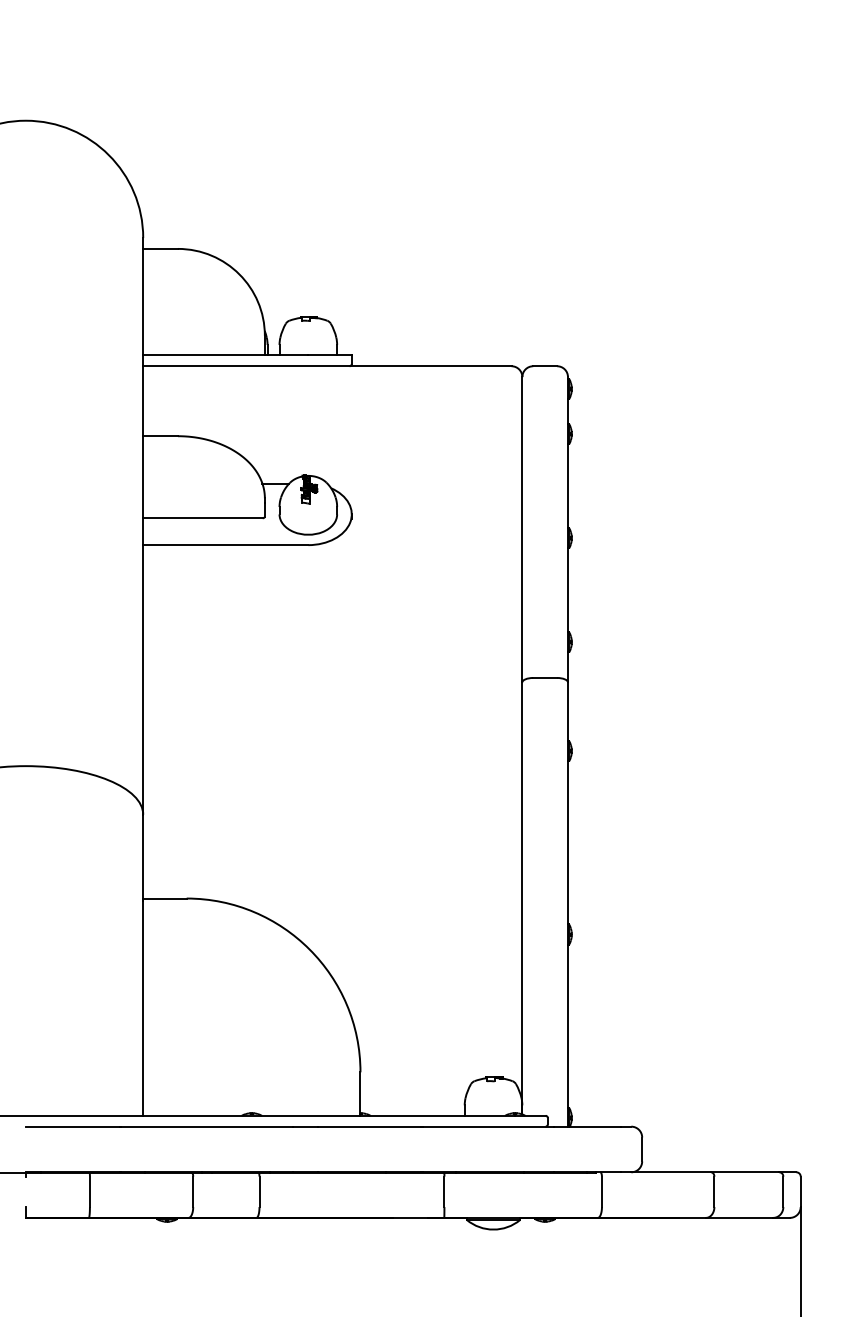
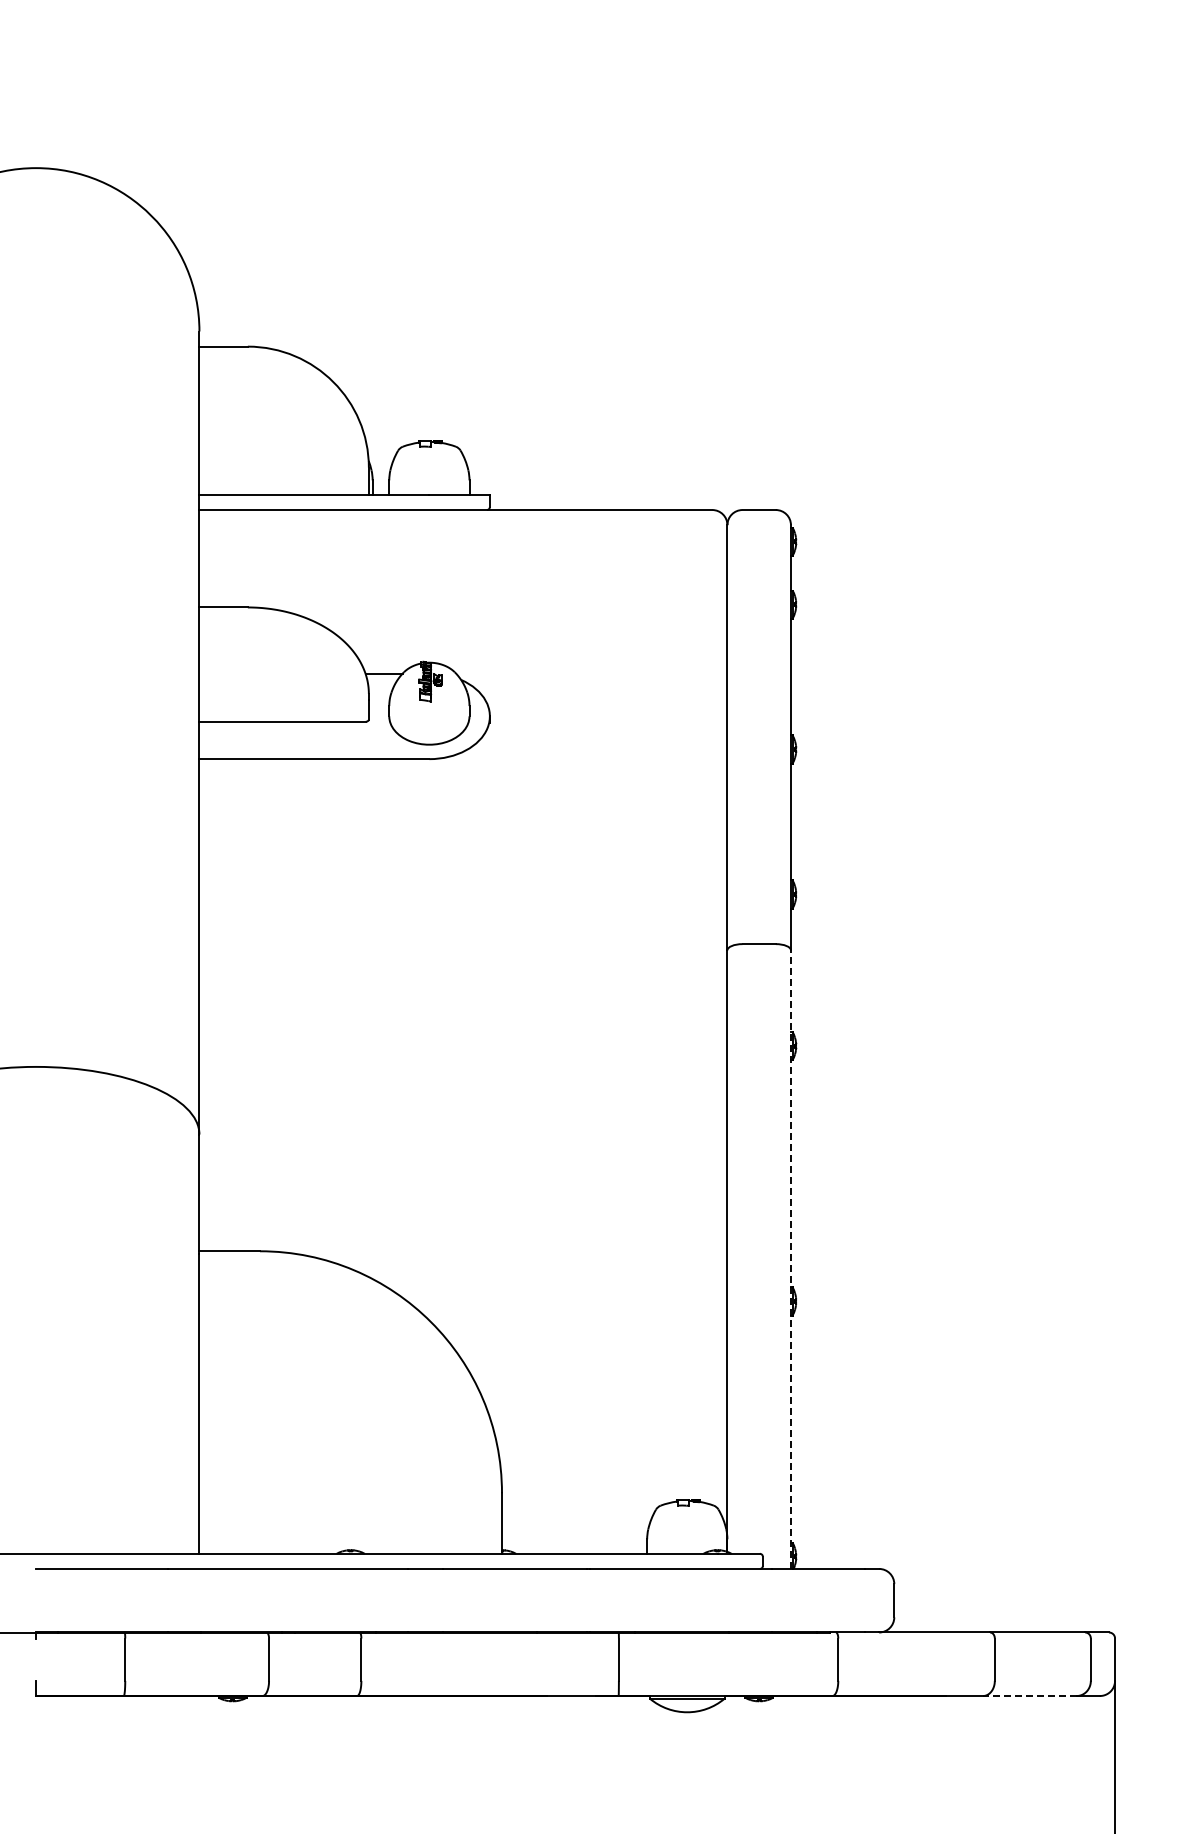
line: (567, 904) -> (790, 1259), solid -> dashed
line: (739, 1218) -> (1029, 1696), solid -> dashed

